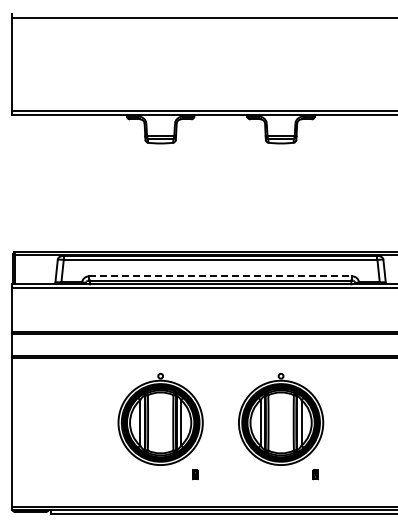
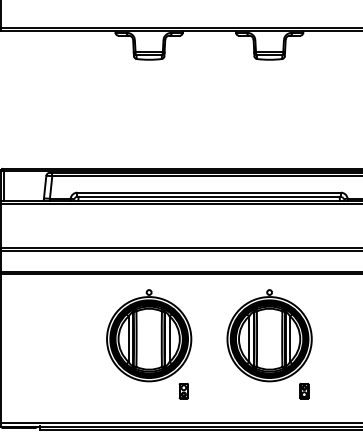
line: (220, 276) -> (209, 192), dashed -> solid
part: (195, 474) -> (184, 390), size x1.67
part: (315, 474) -> (304, 390), size x1.67

